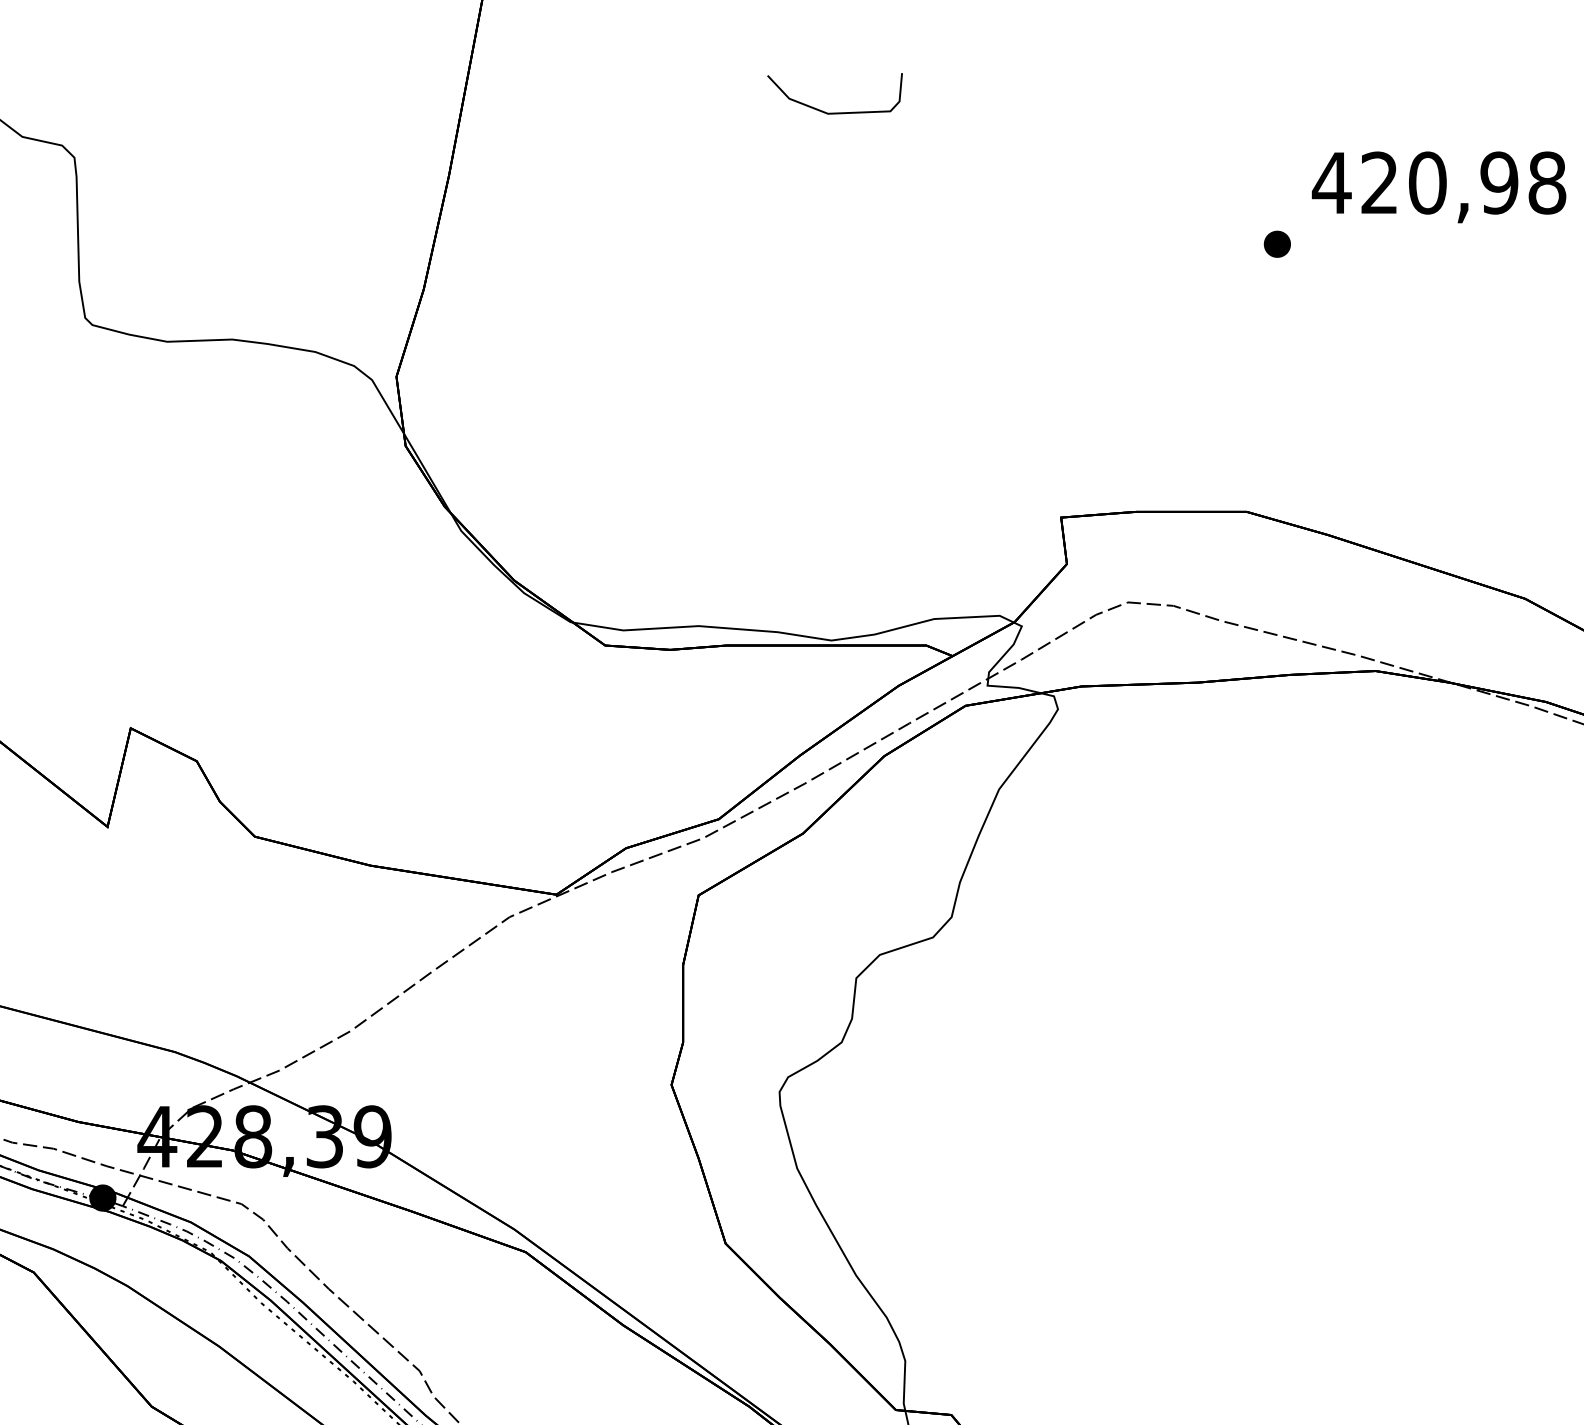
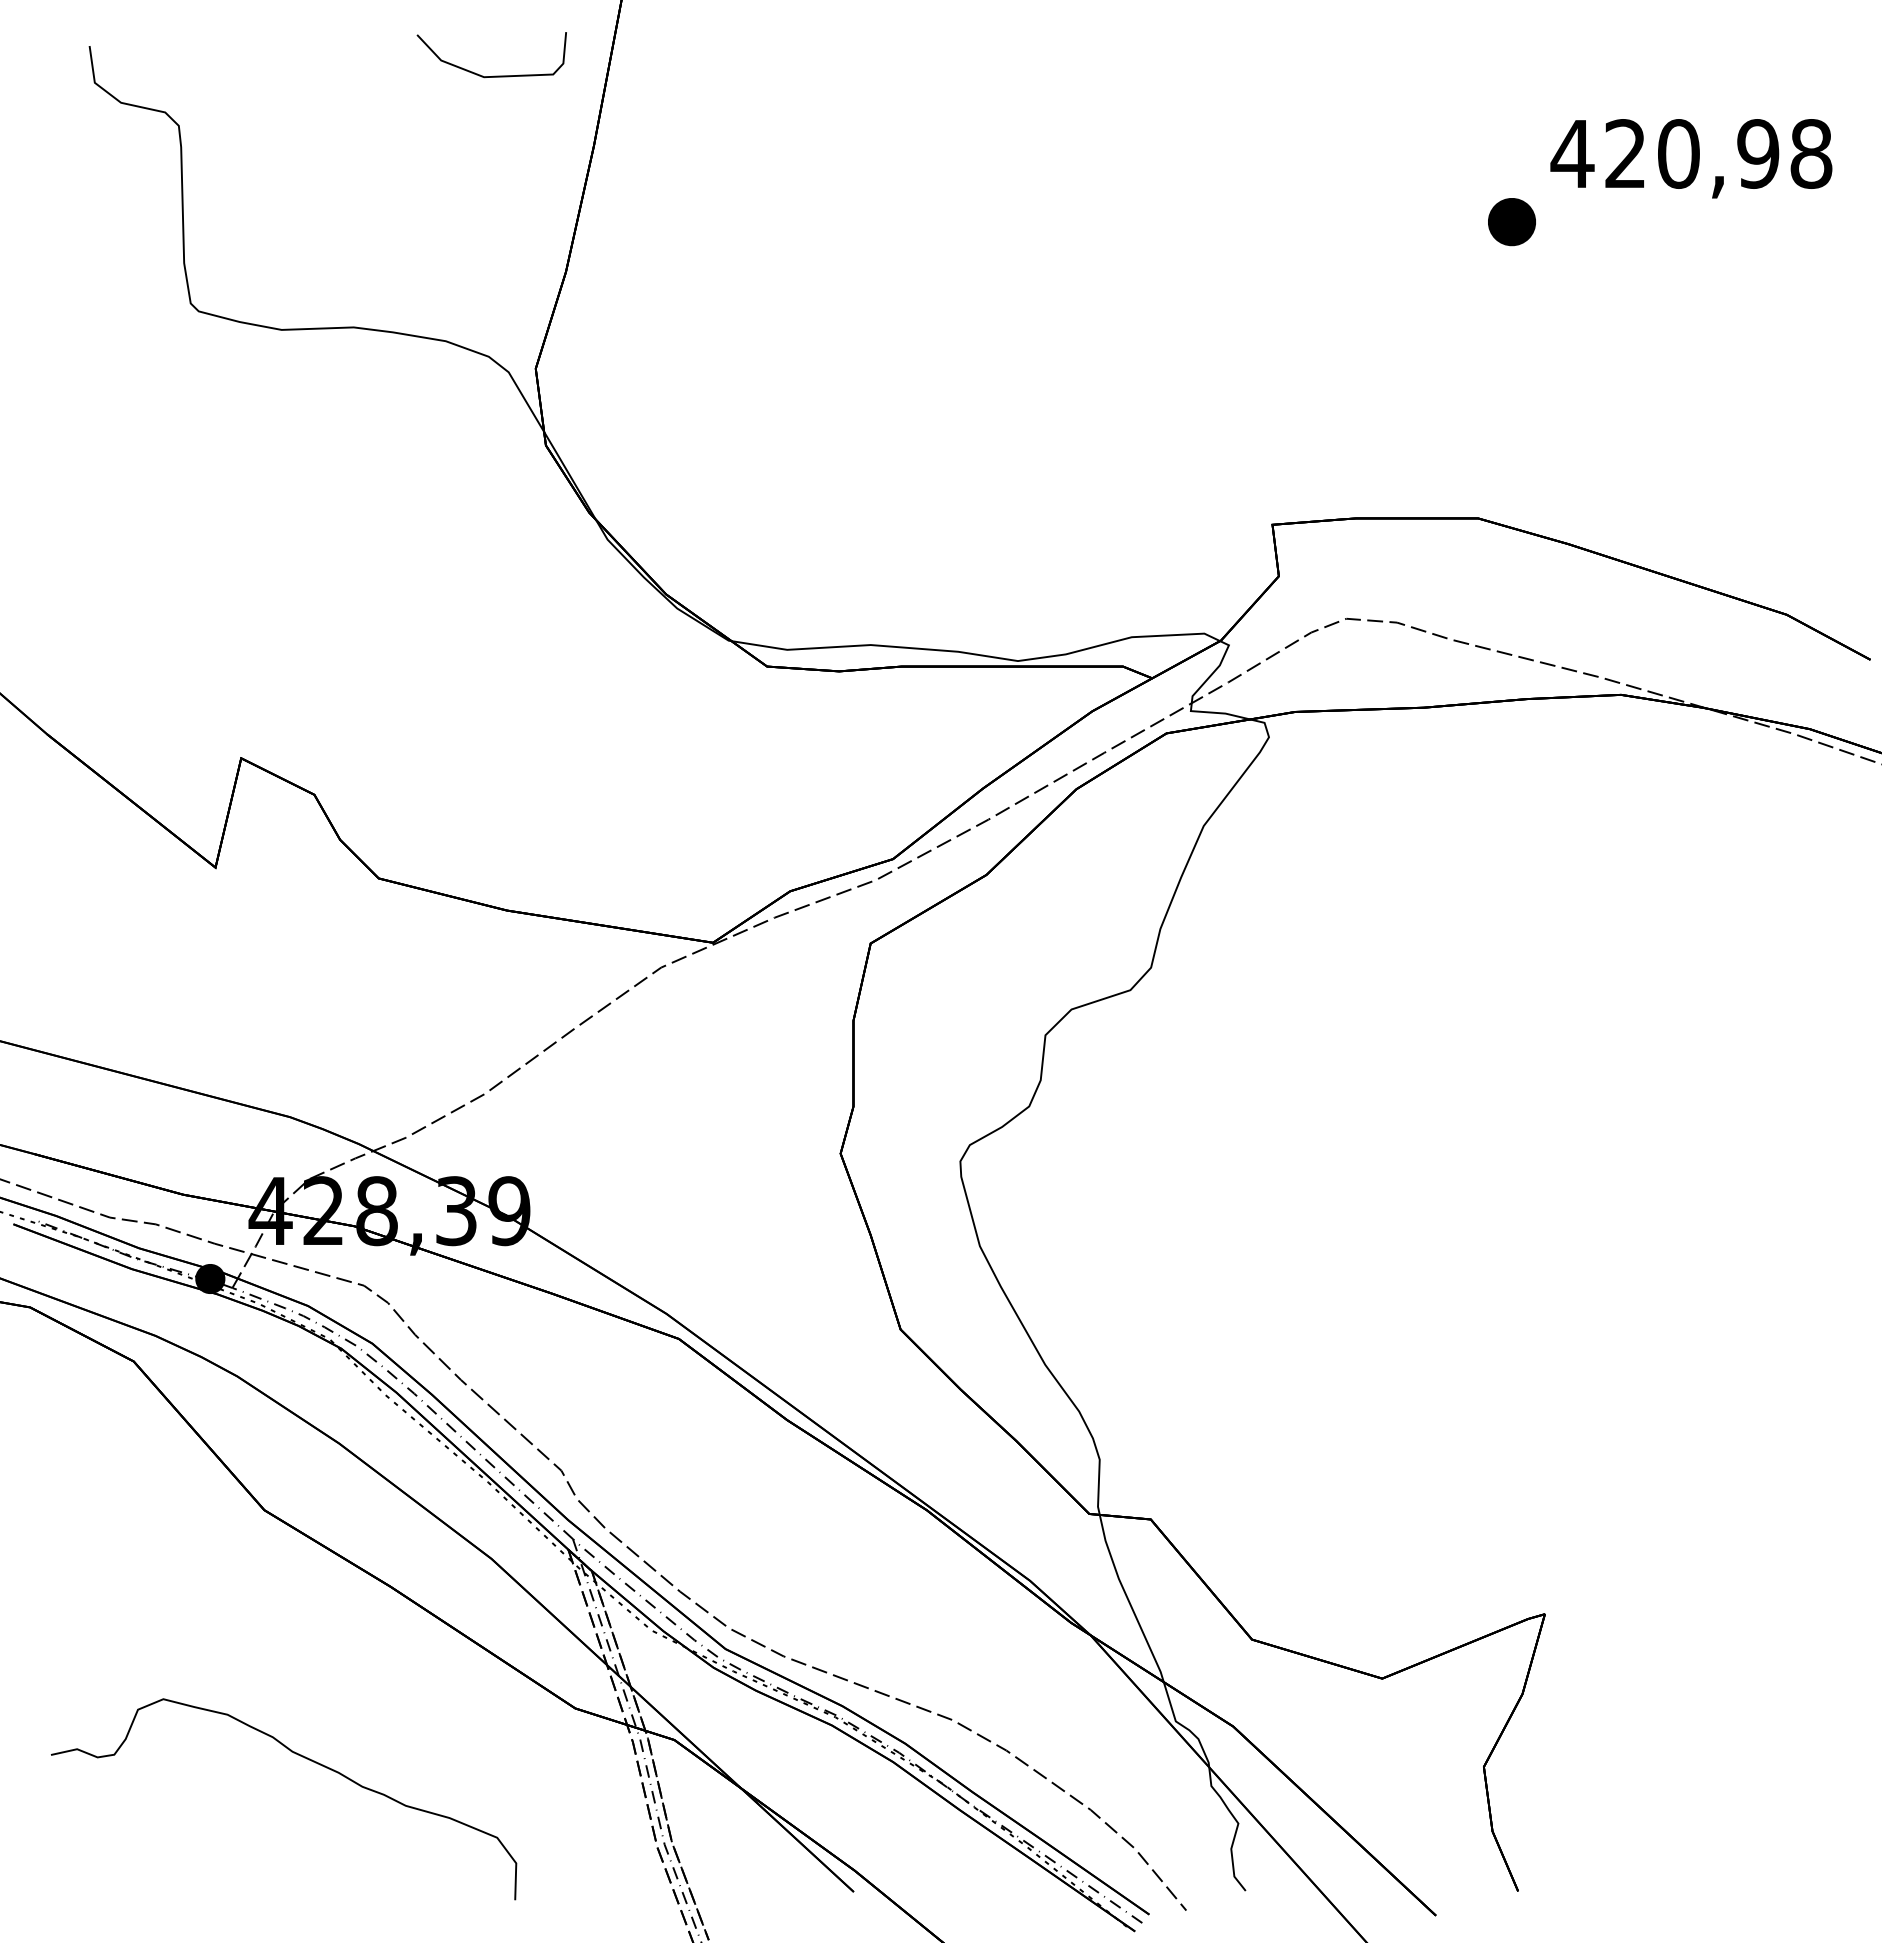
curve: (836, 112) -> (493, 75), moved
part: (1277, 243) -> (1512, 221), size x1.6

